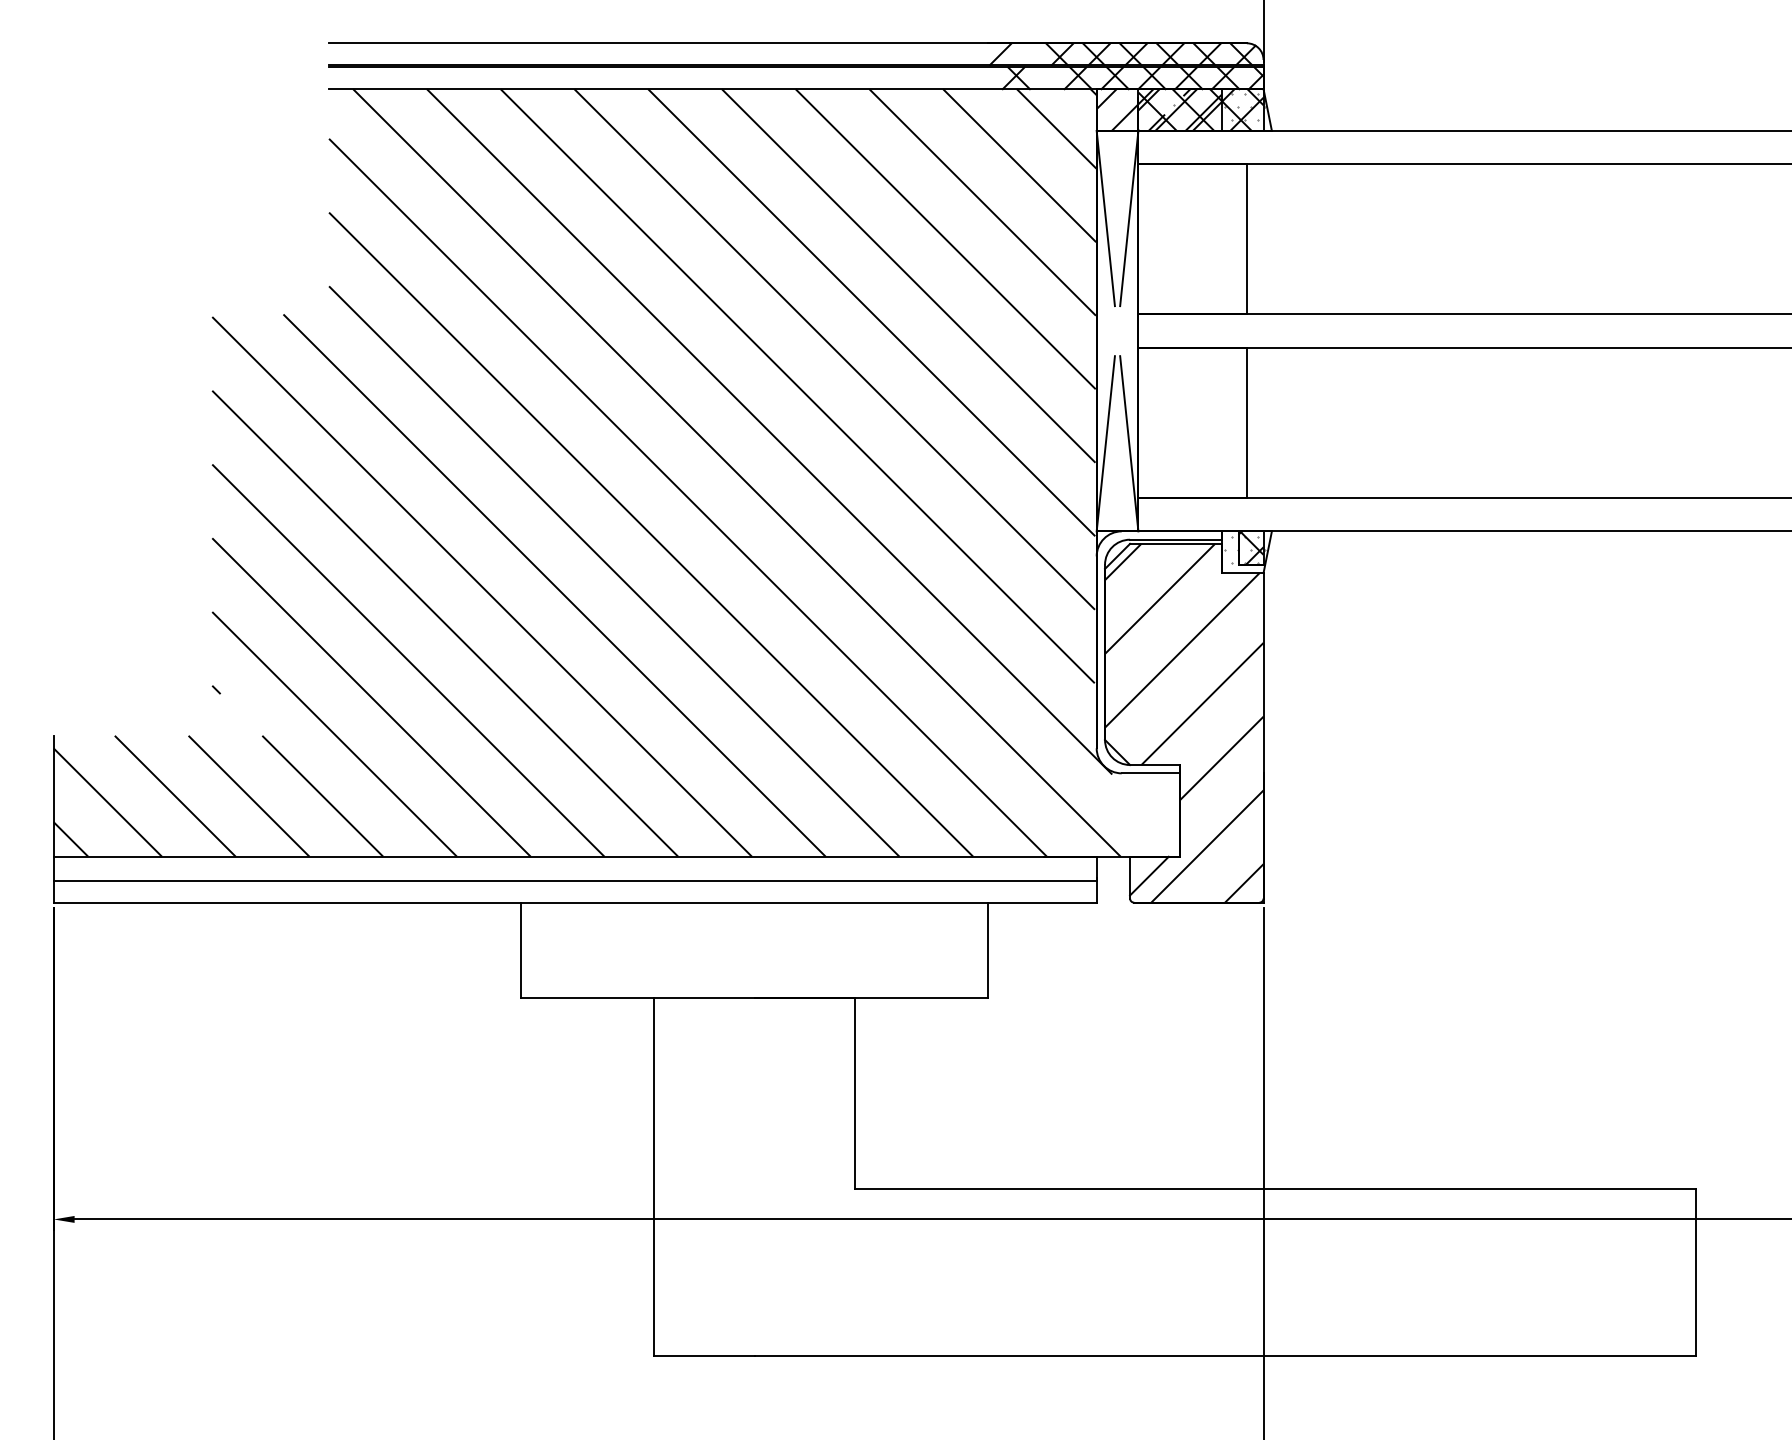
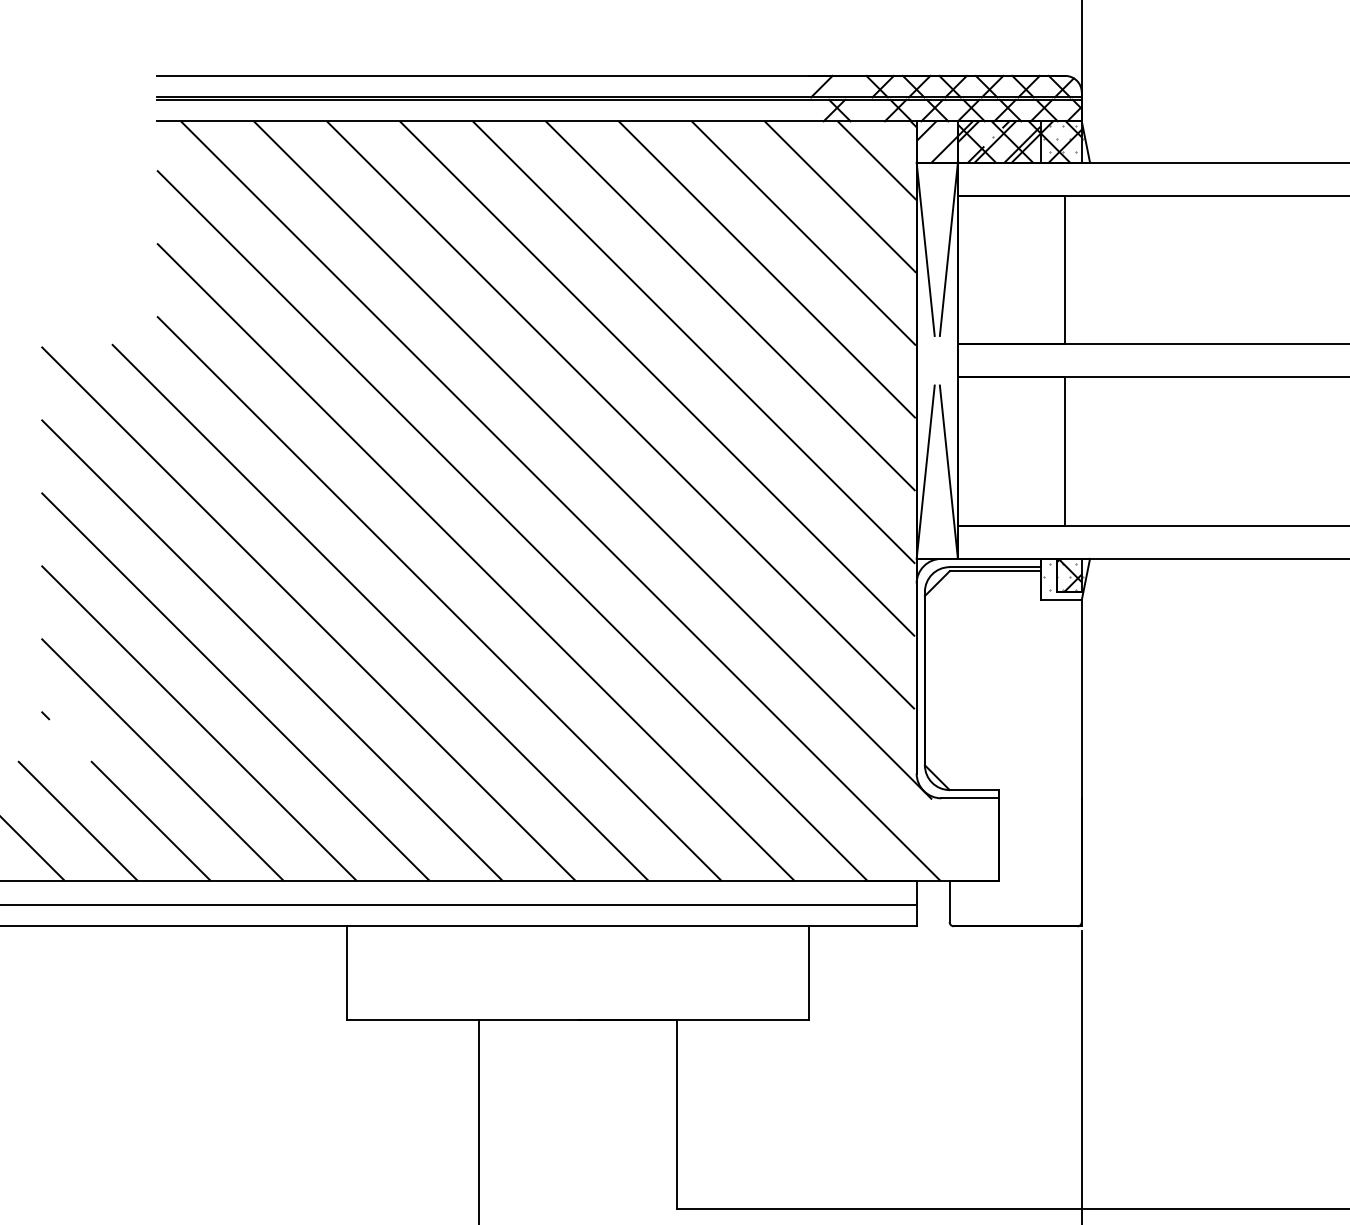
hatch: (1184, 722) -> (1003, 748), removed
line: (1149, 875) -> (968, 899), removed

